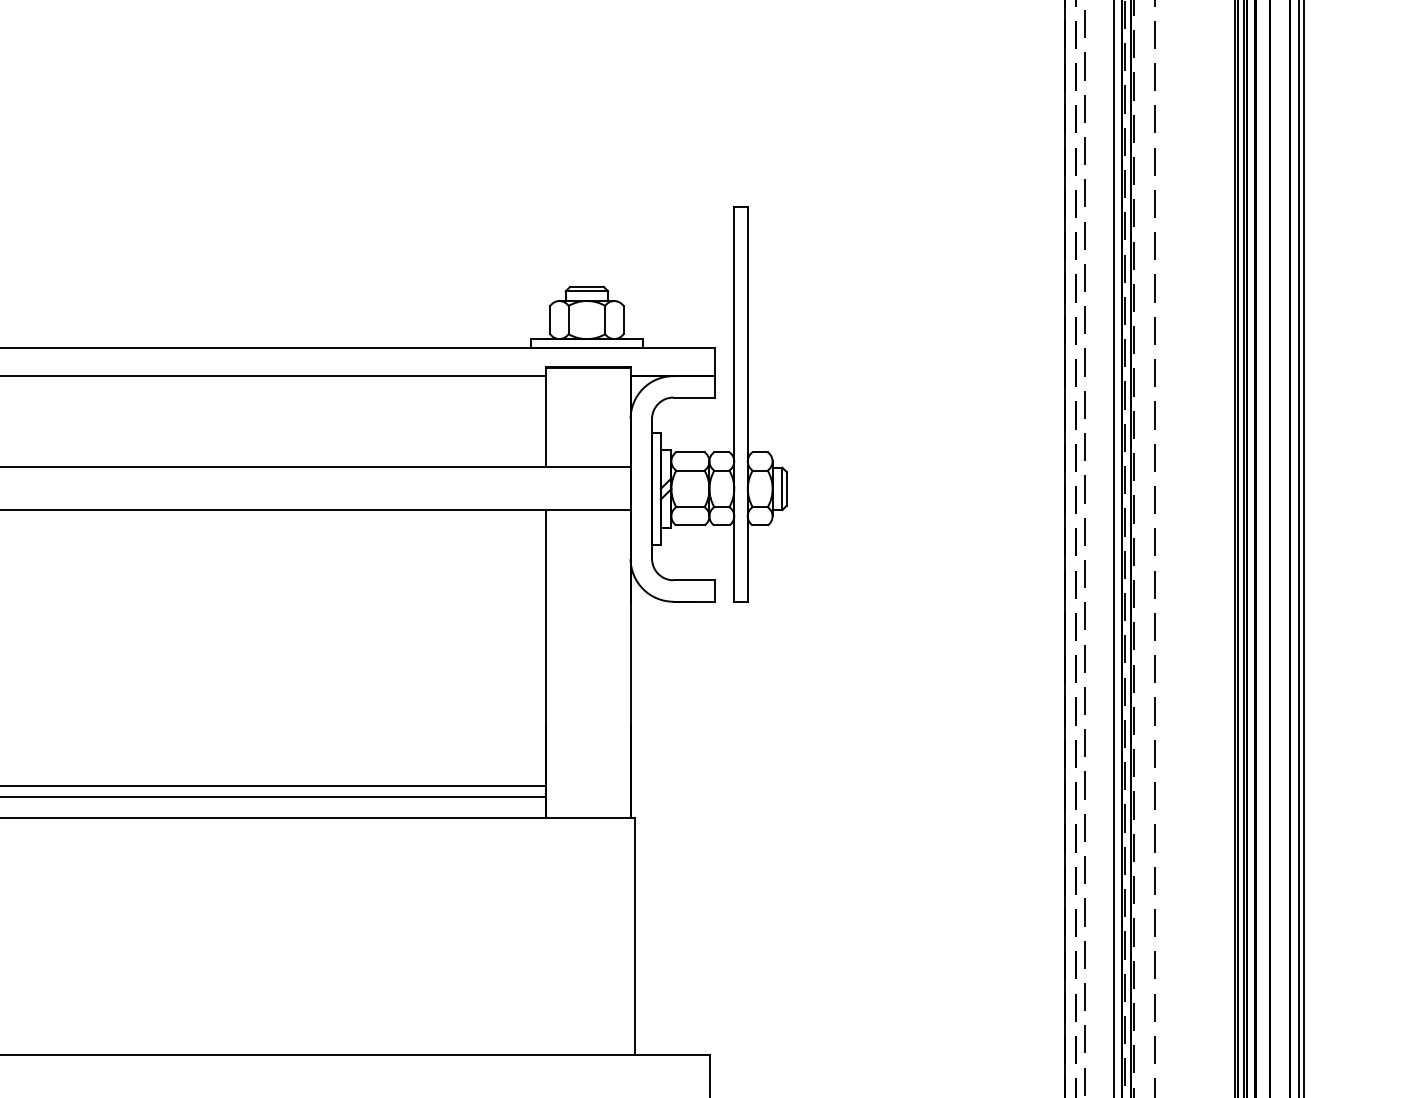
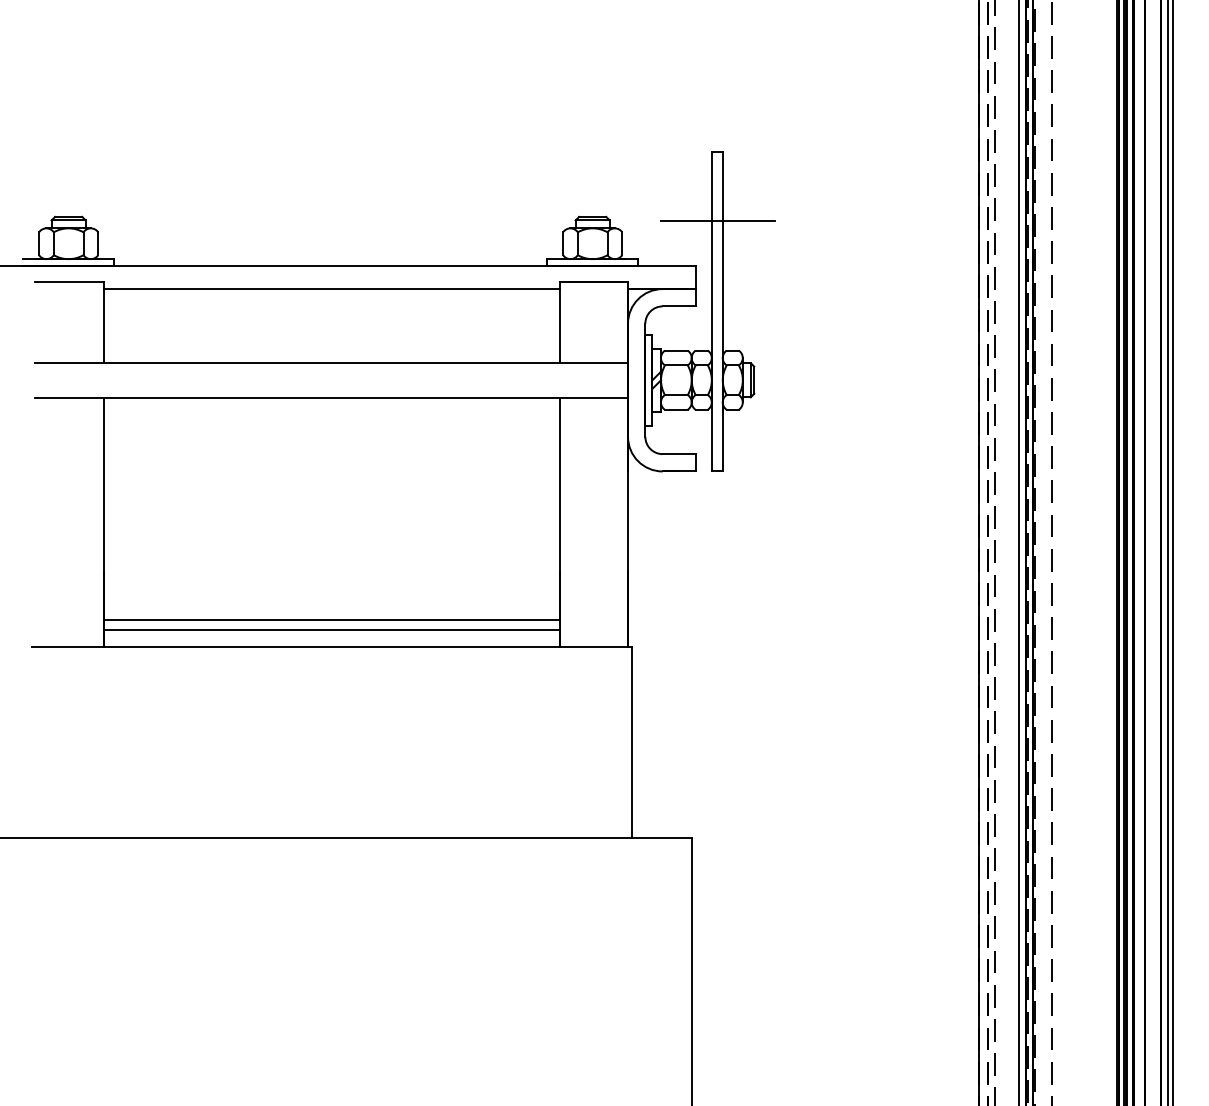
line: (742, 291) -> (718, 220), added

